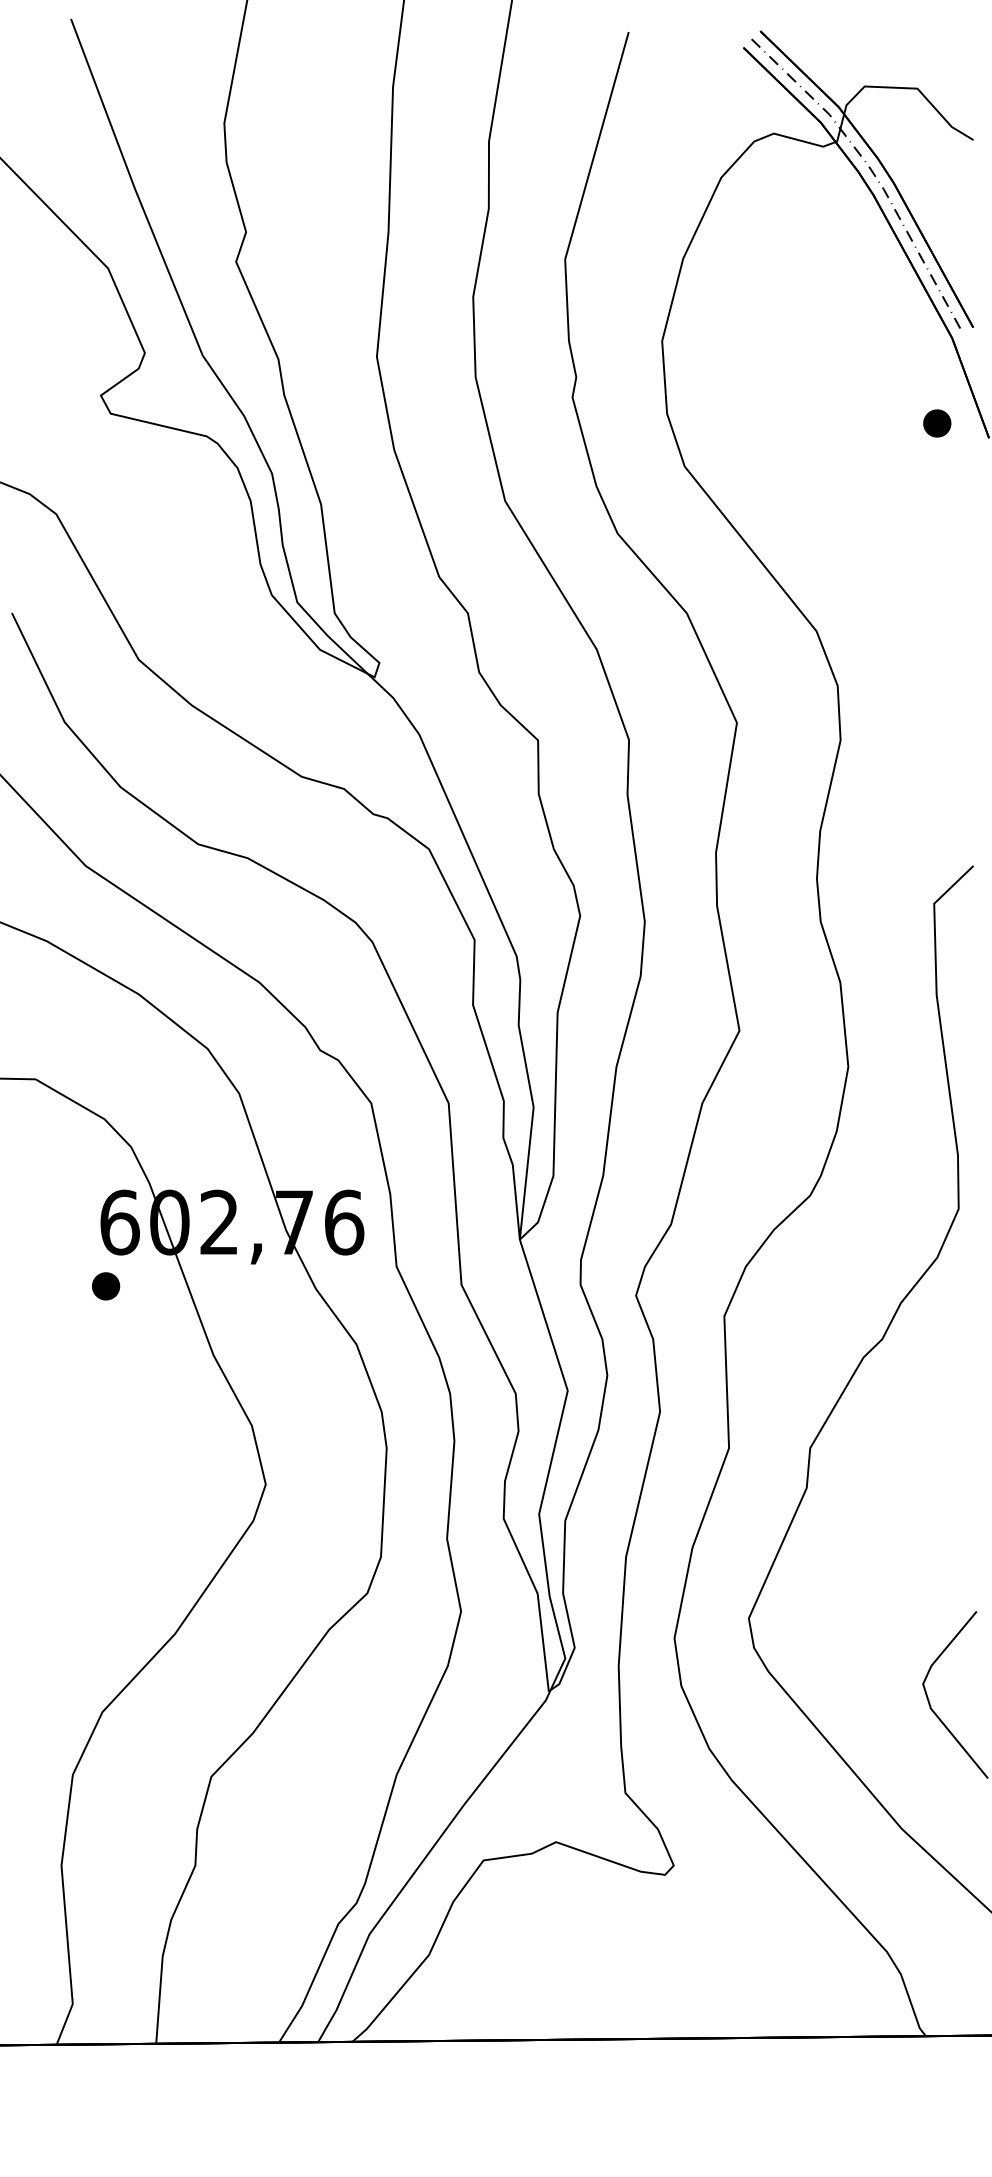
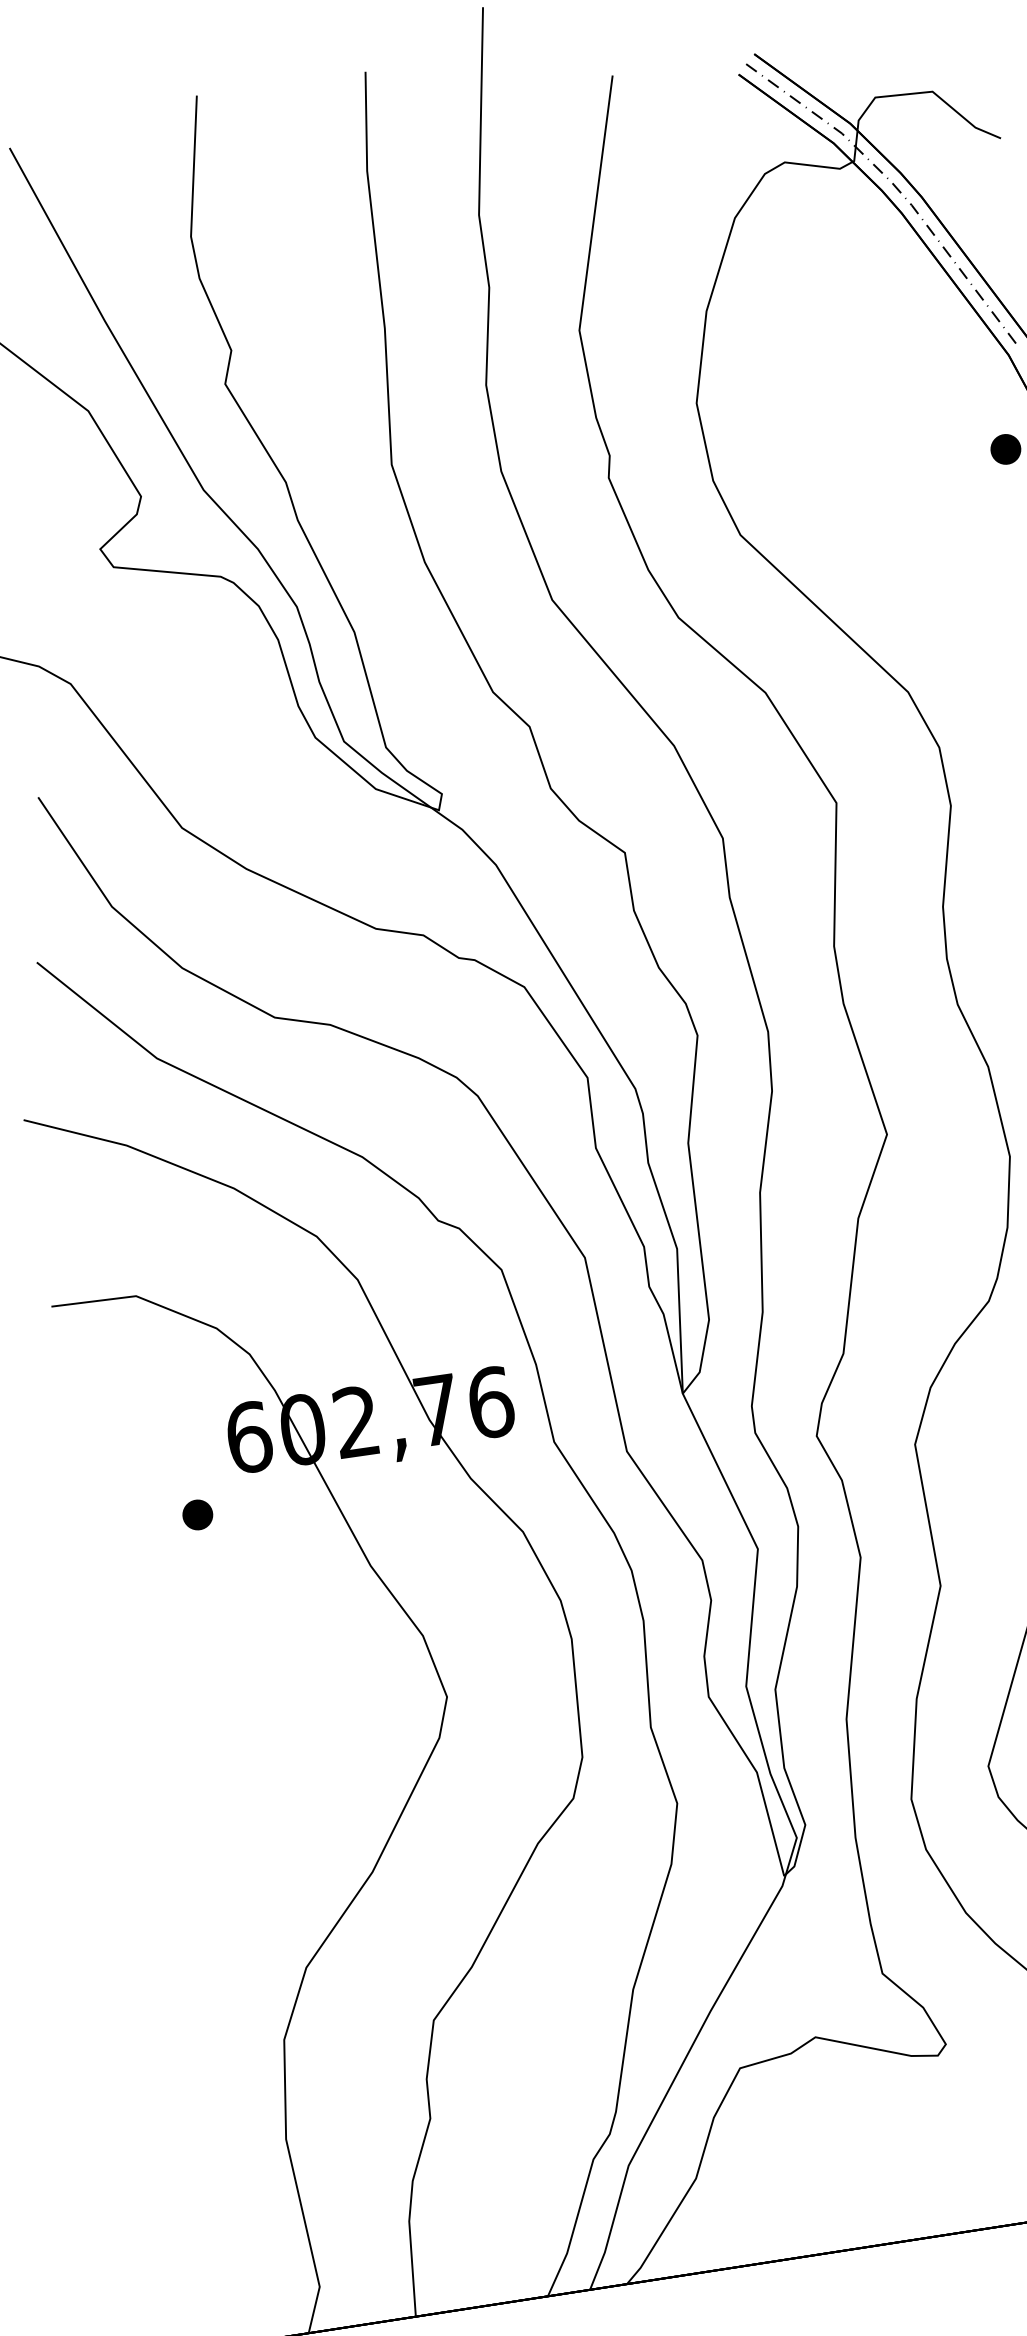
part: (106, 1286) -> (198, 1515), moved

